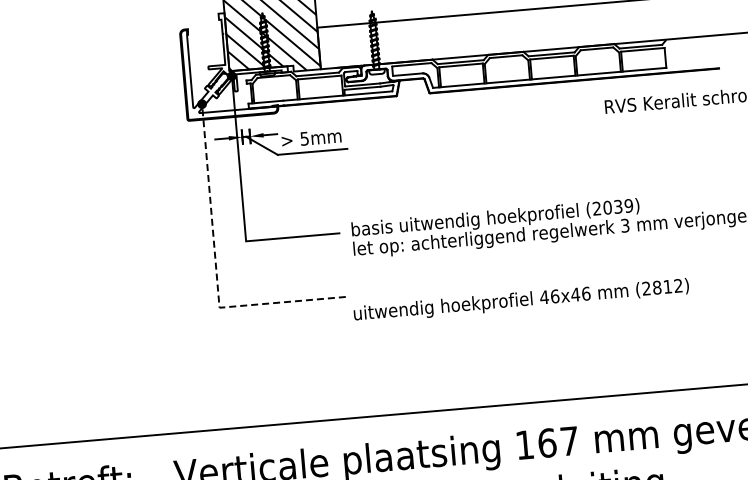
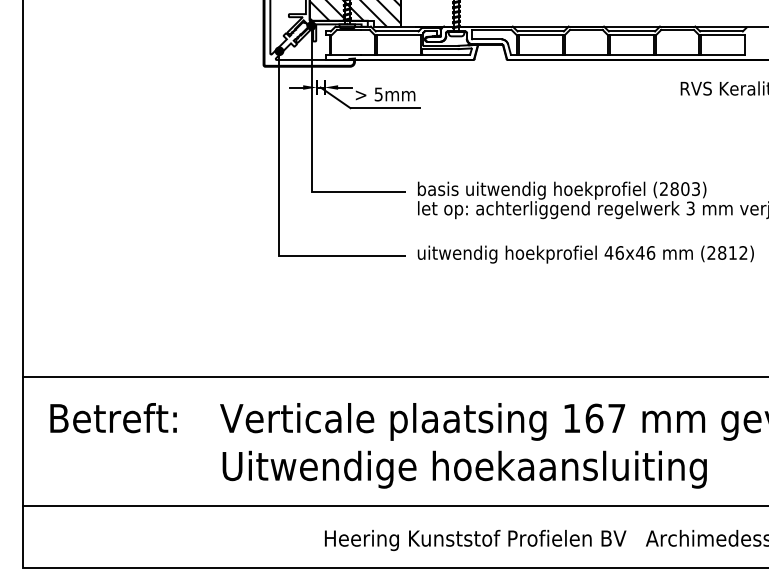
text: (618, 206) -> (685, 188), (2039) -> (2803)
line: (216, 268) -> (279, 216), dashed -> solid
text: (521, 300) -> (585, 254), moved

